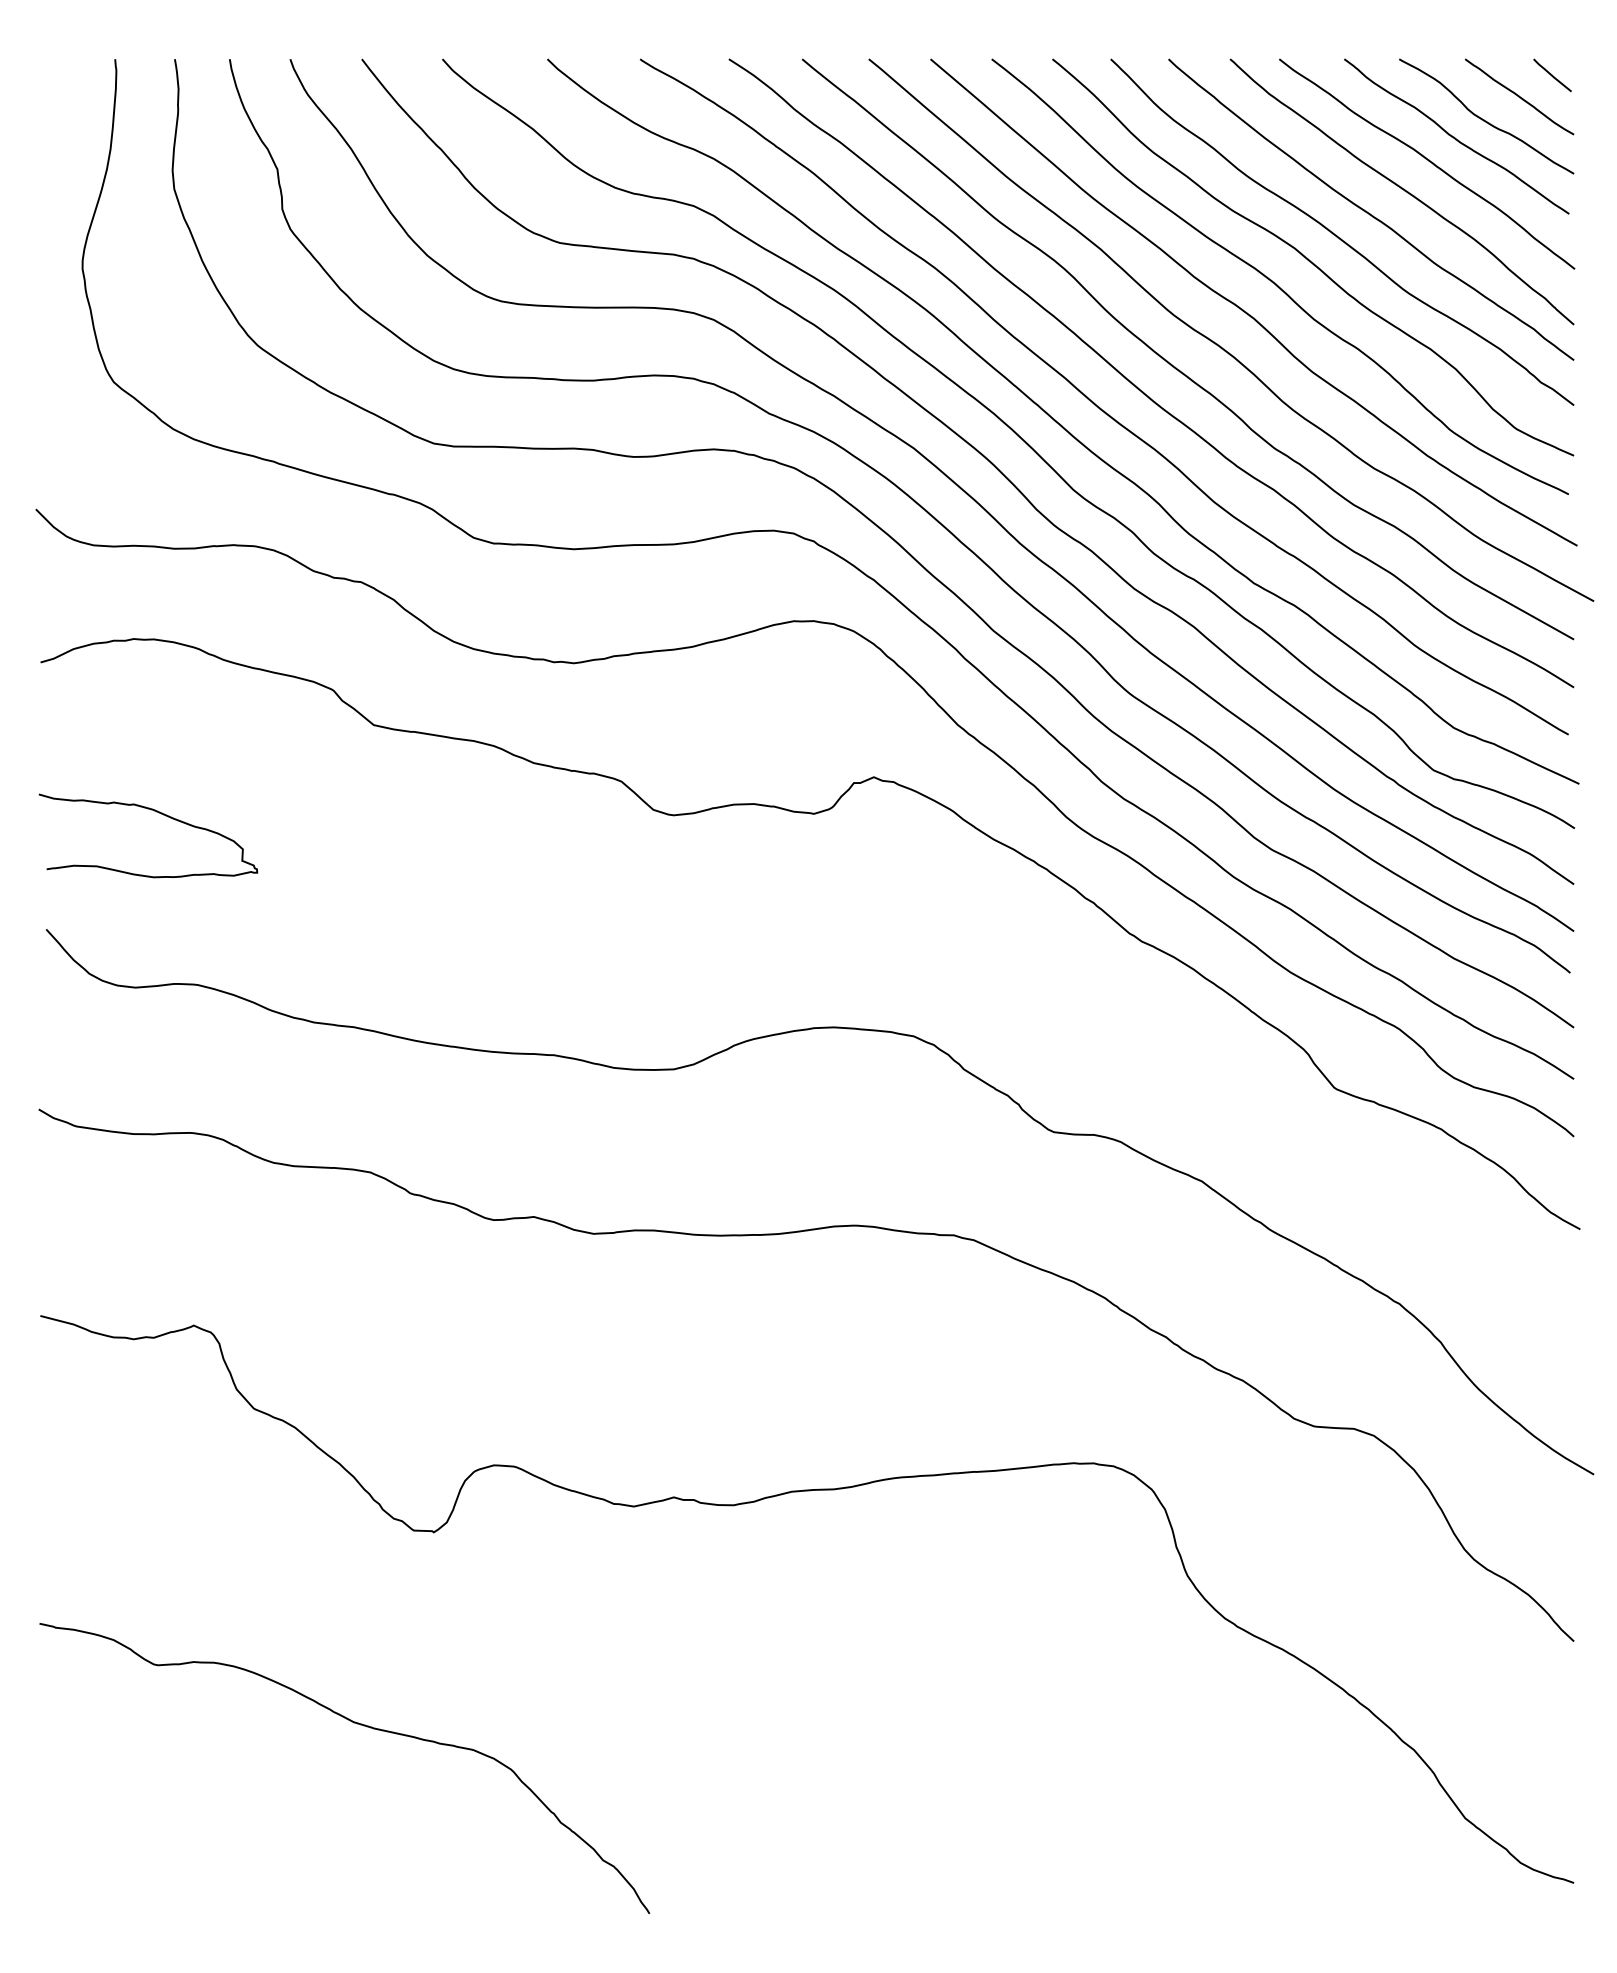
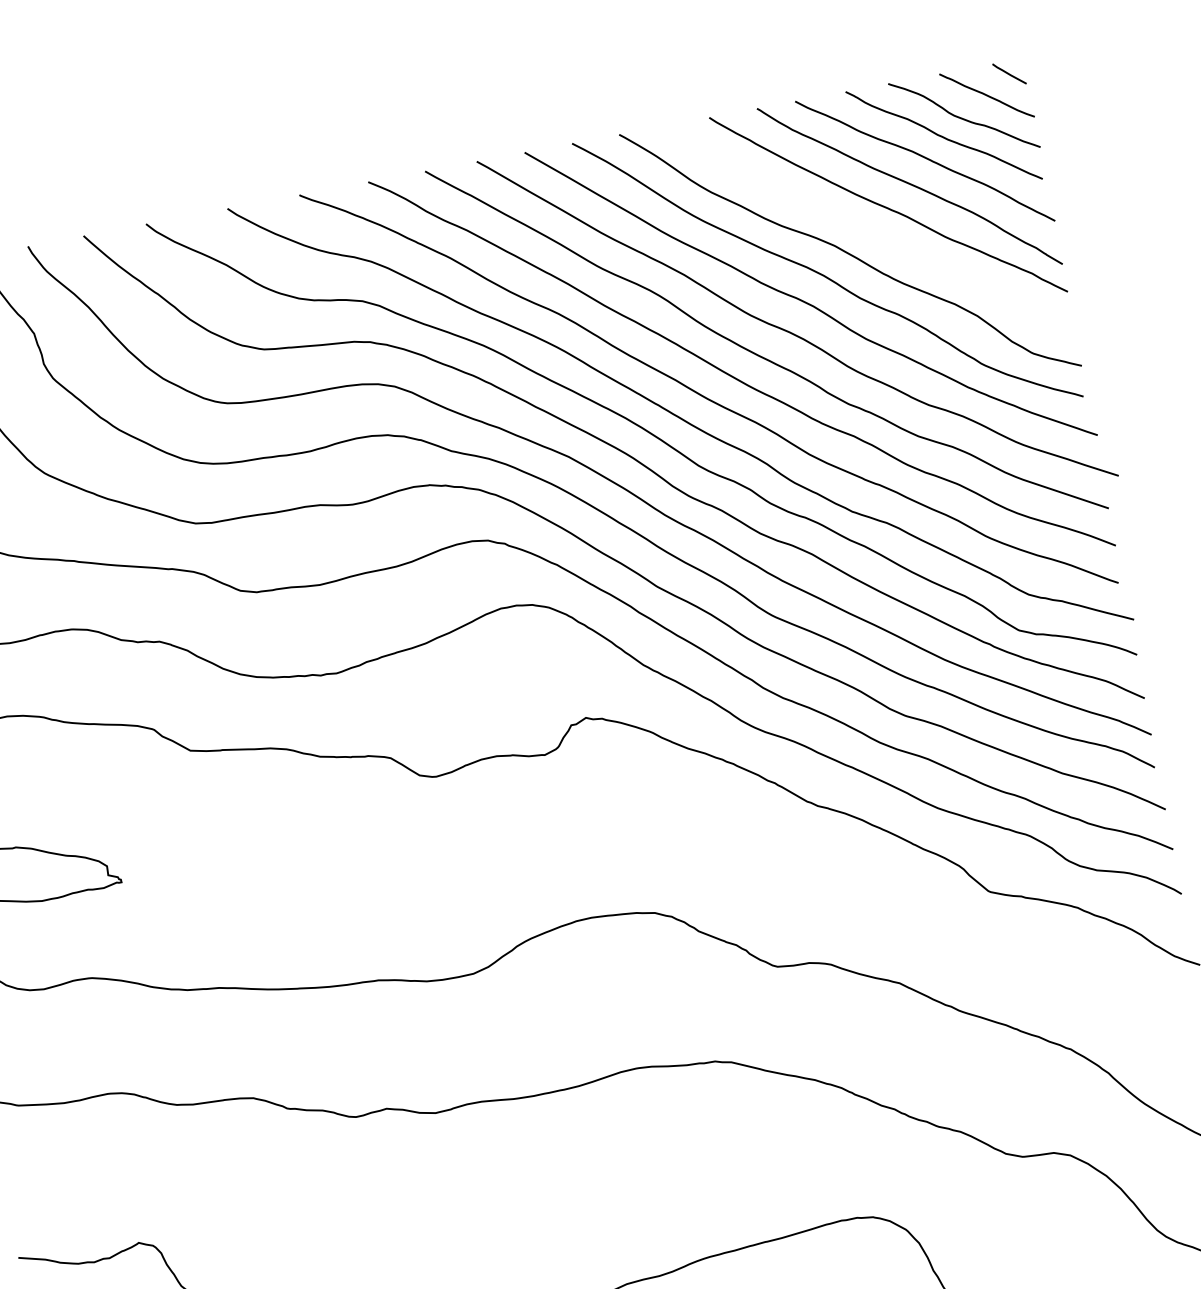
curve: (1340, 237) -> (868, 230), removed

